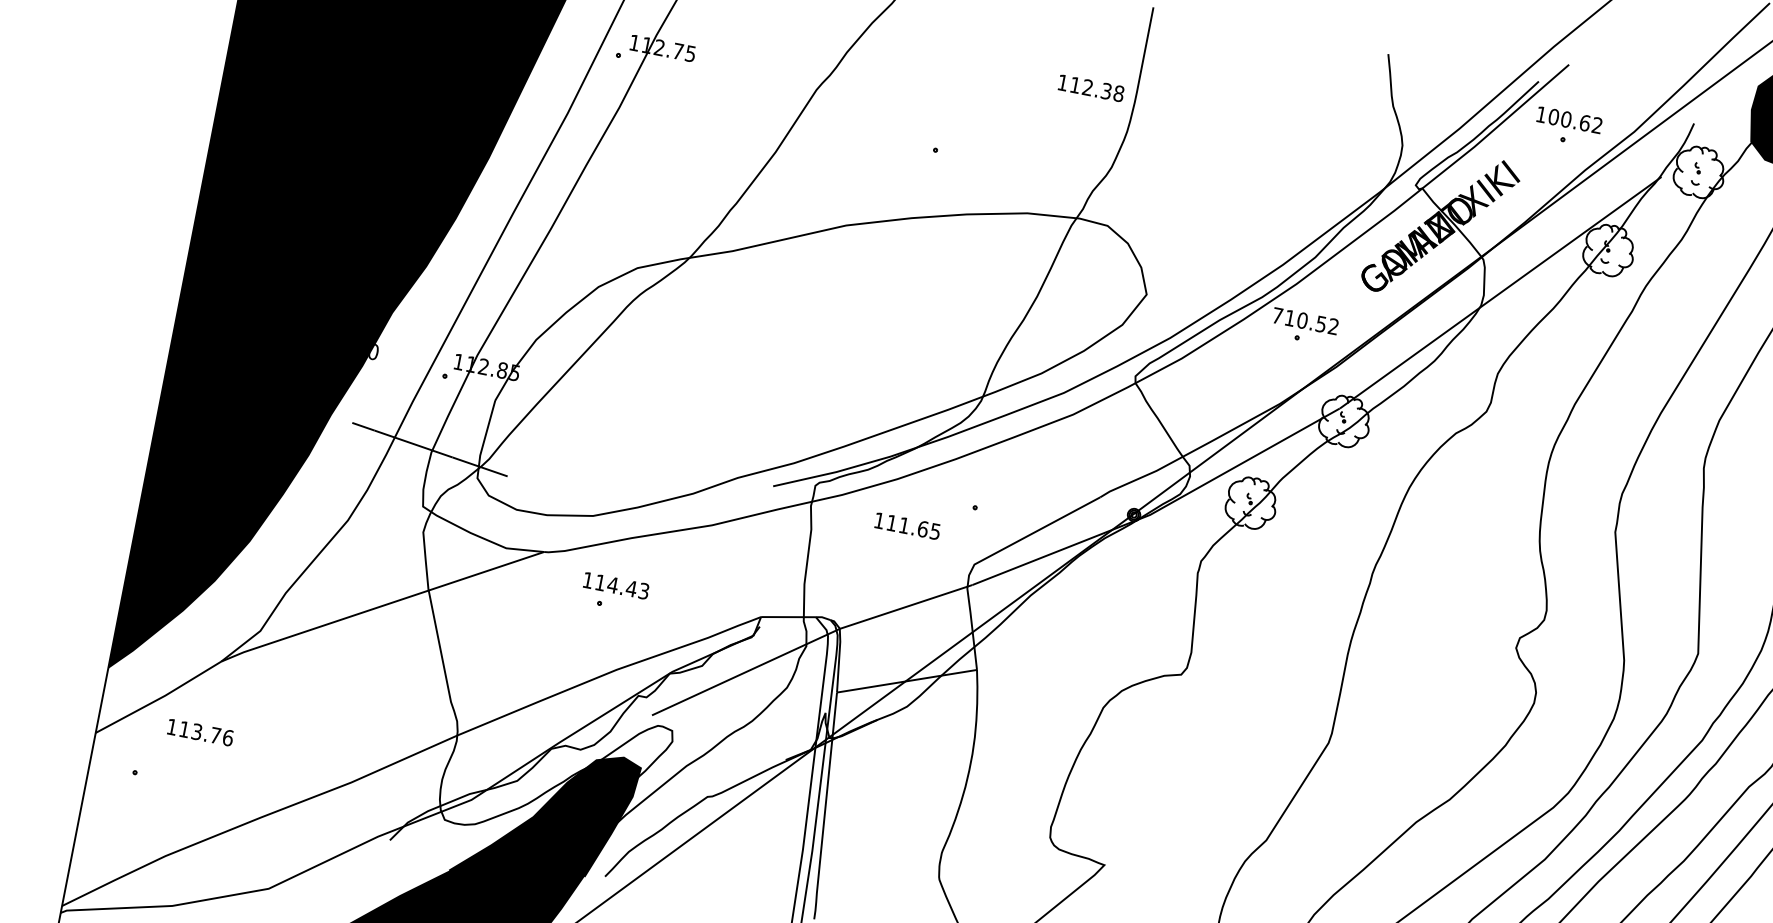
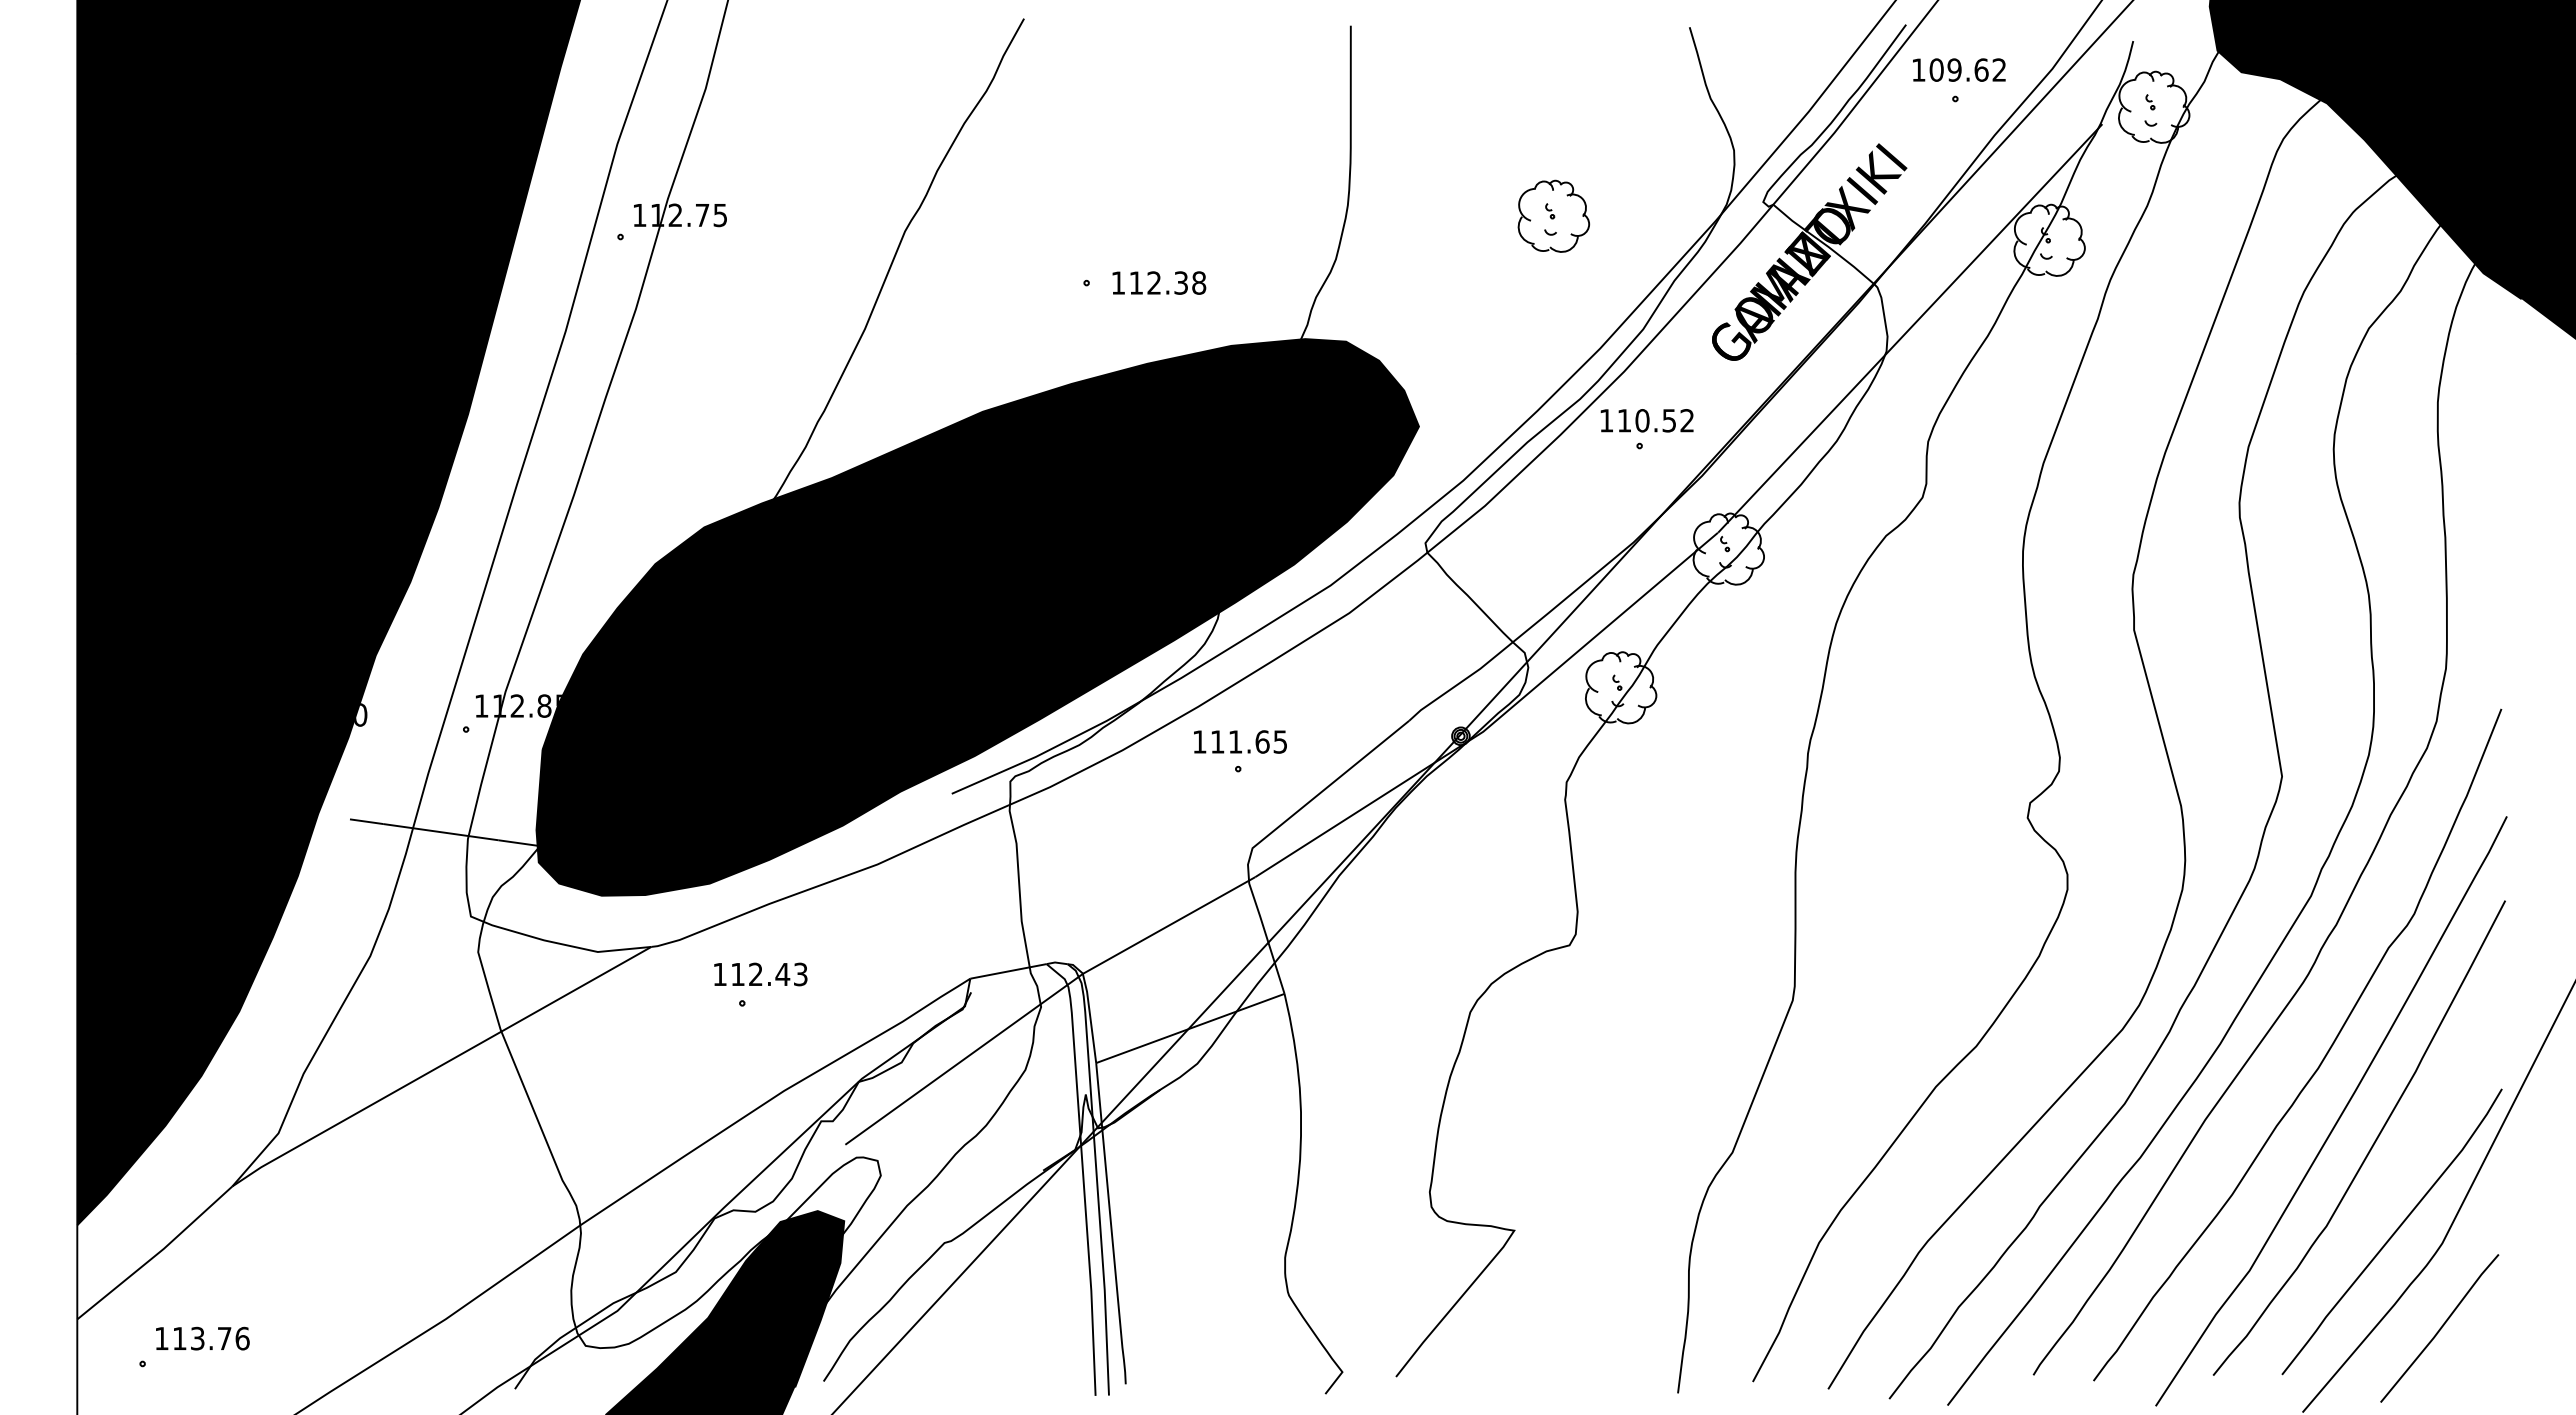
text: (1091, 87) -> (1159, 282), moved
text: (1566, 119) -> (1954, 69), 100.62 -> 109.62
part: (1268, 166) -> (1553, 215), added
text: (1277, 315) -> (1606, 420), 710.52 -> 110.52
fill: (814, 367) -> (977, 617), added
text: (907, 525) -> (1240, 741), moved
text: (612, 584) -> (755, 973), 114.43 -> 112.43
text: (200, 732) -> (202, 1338), moved

